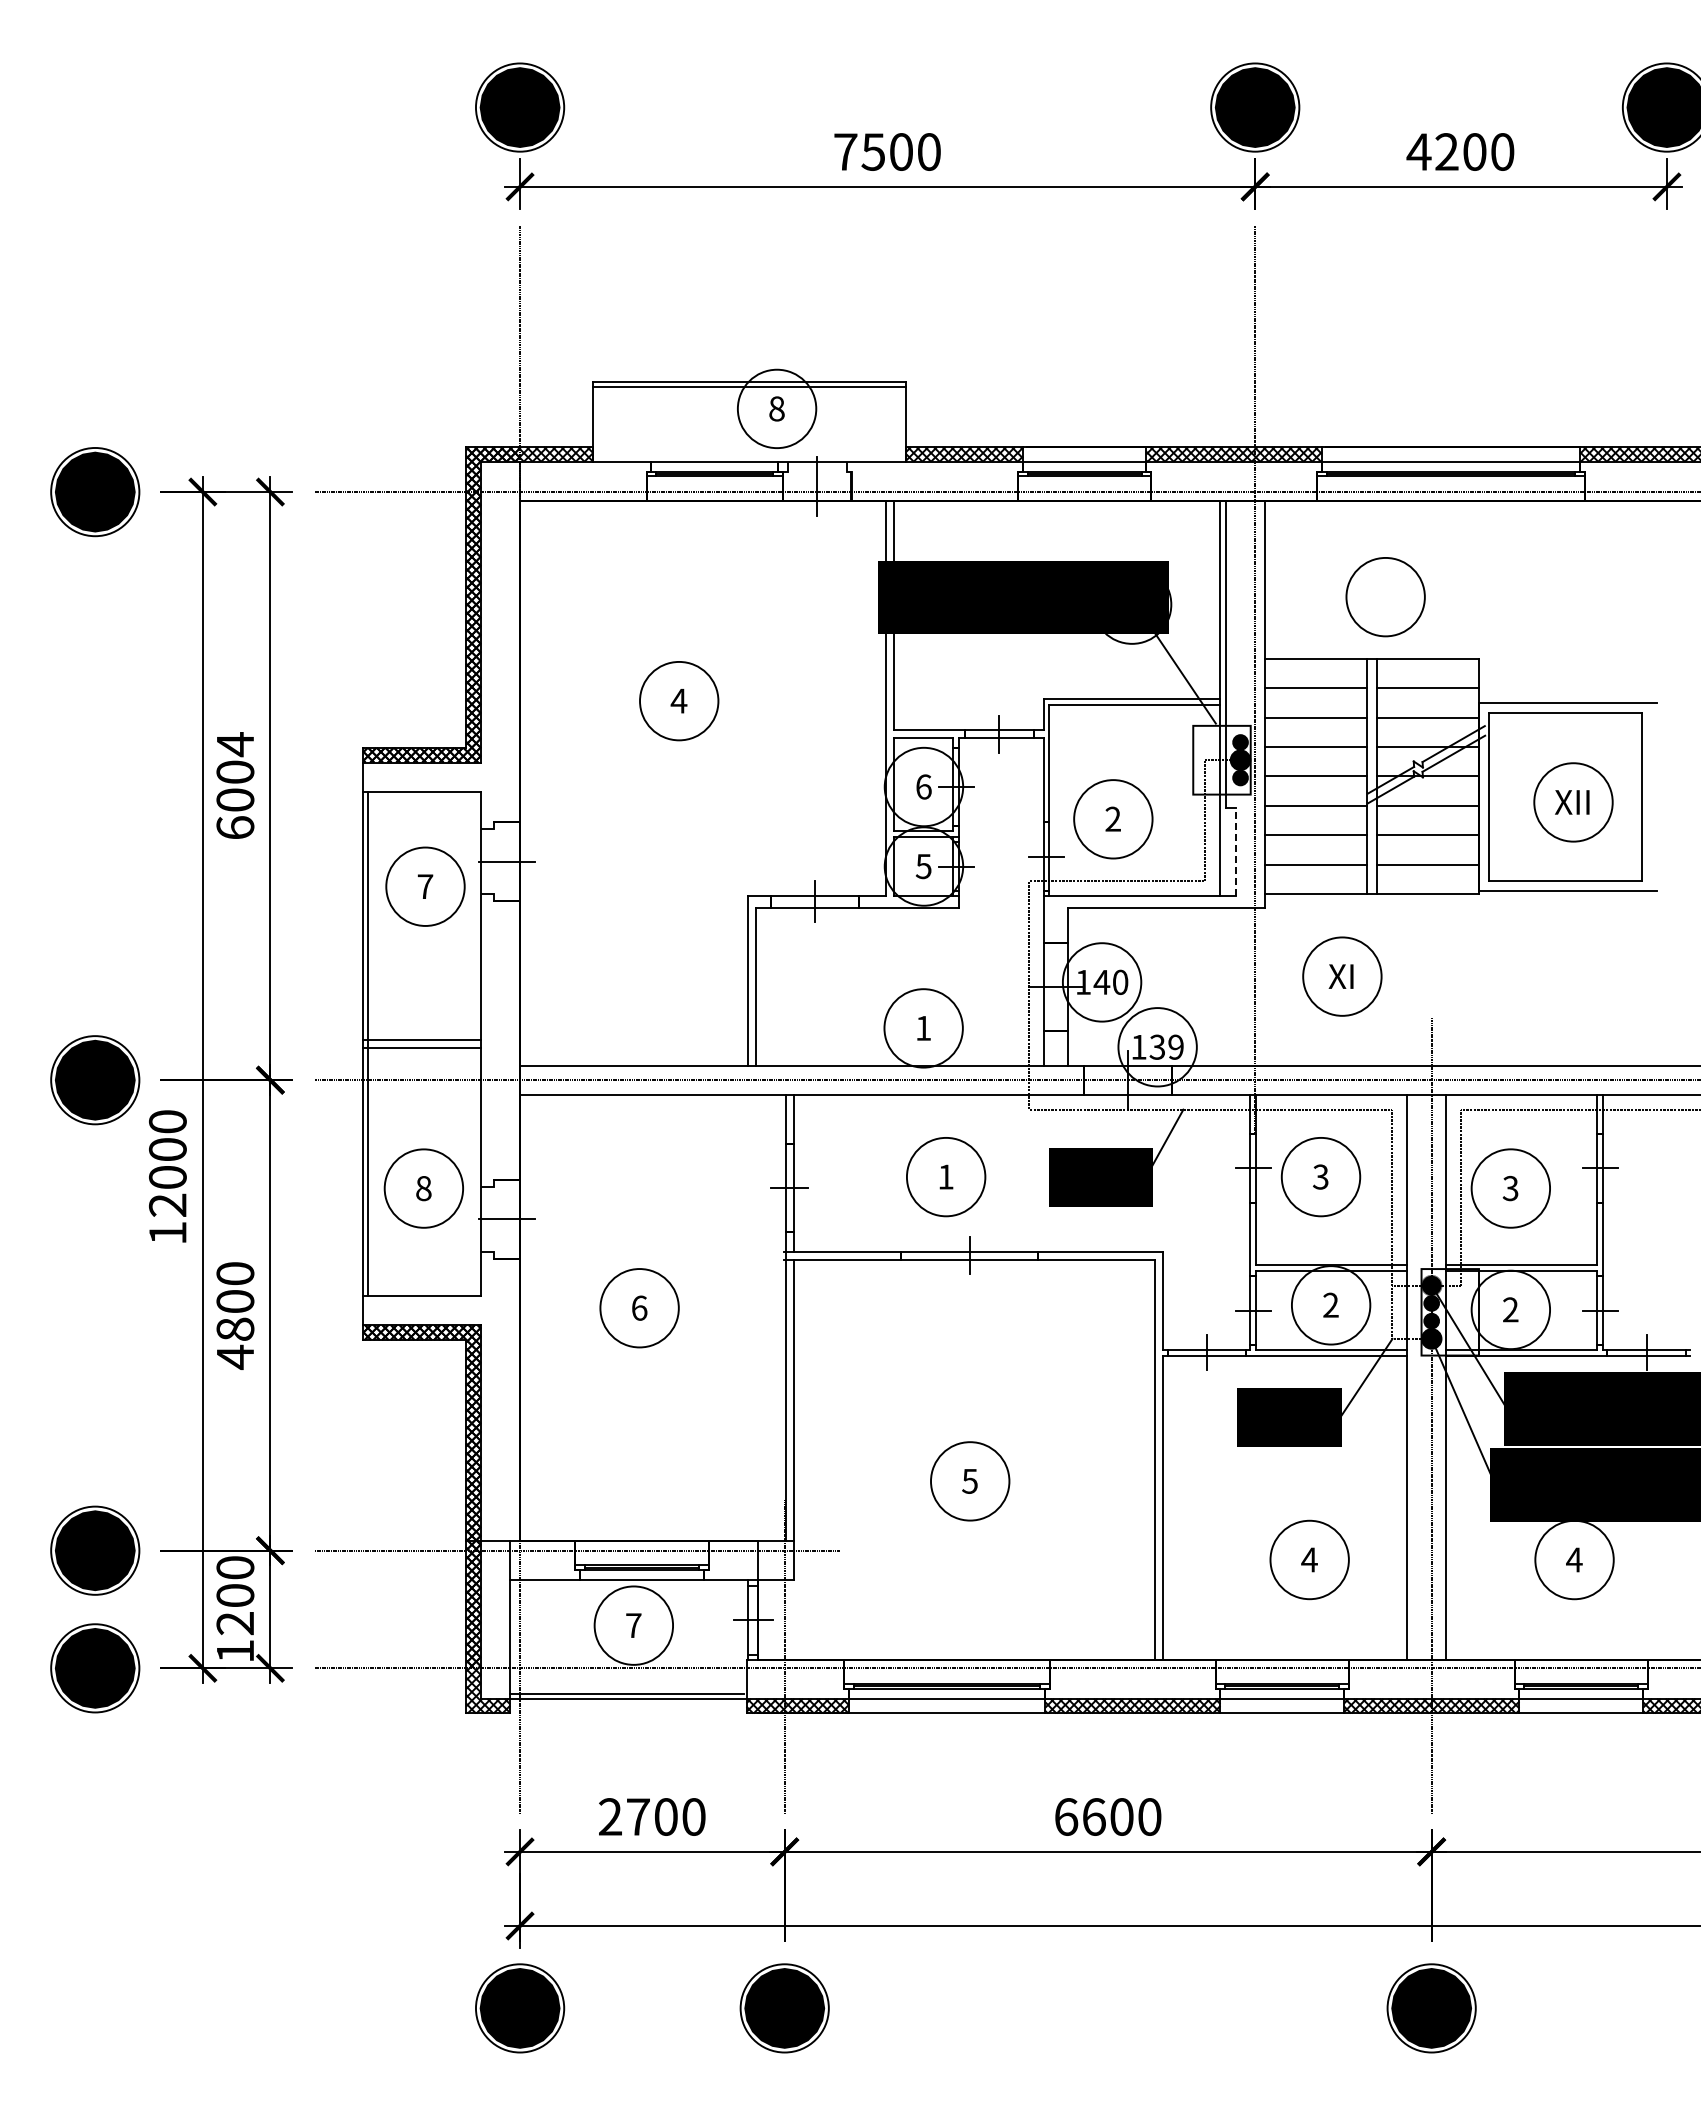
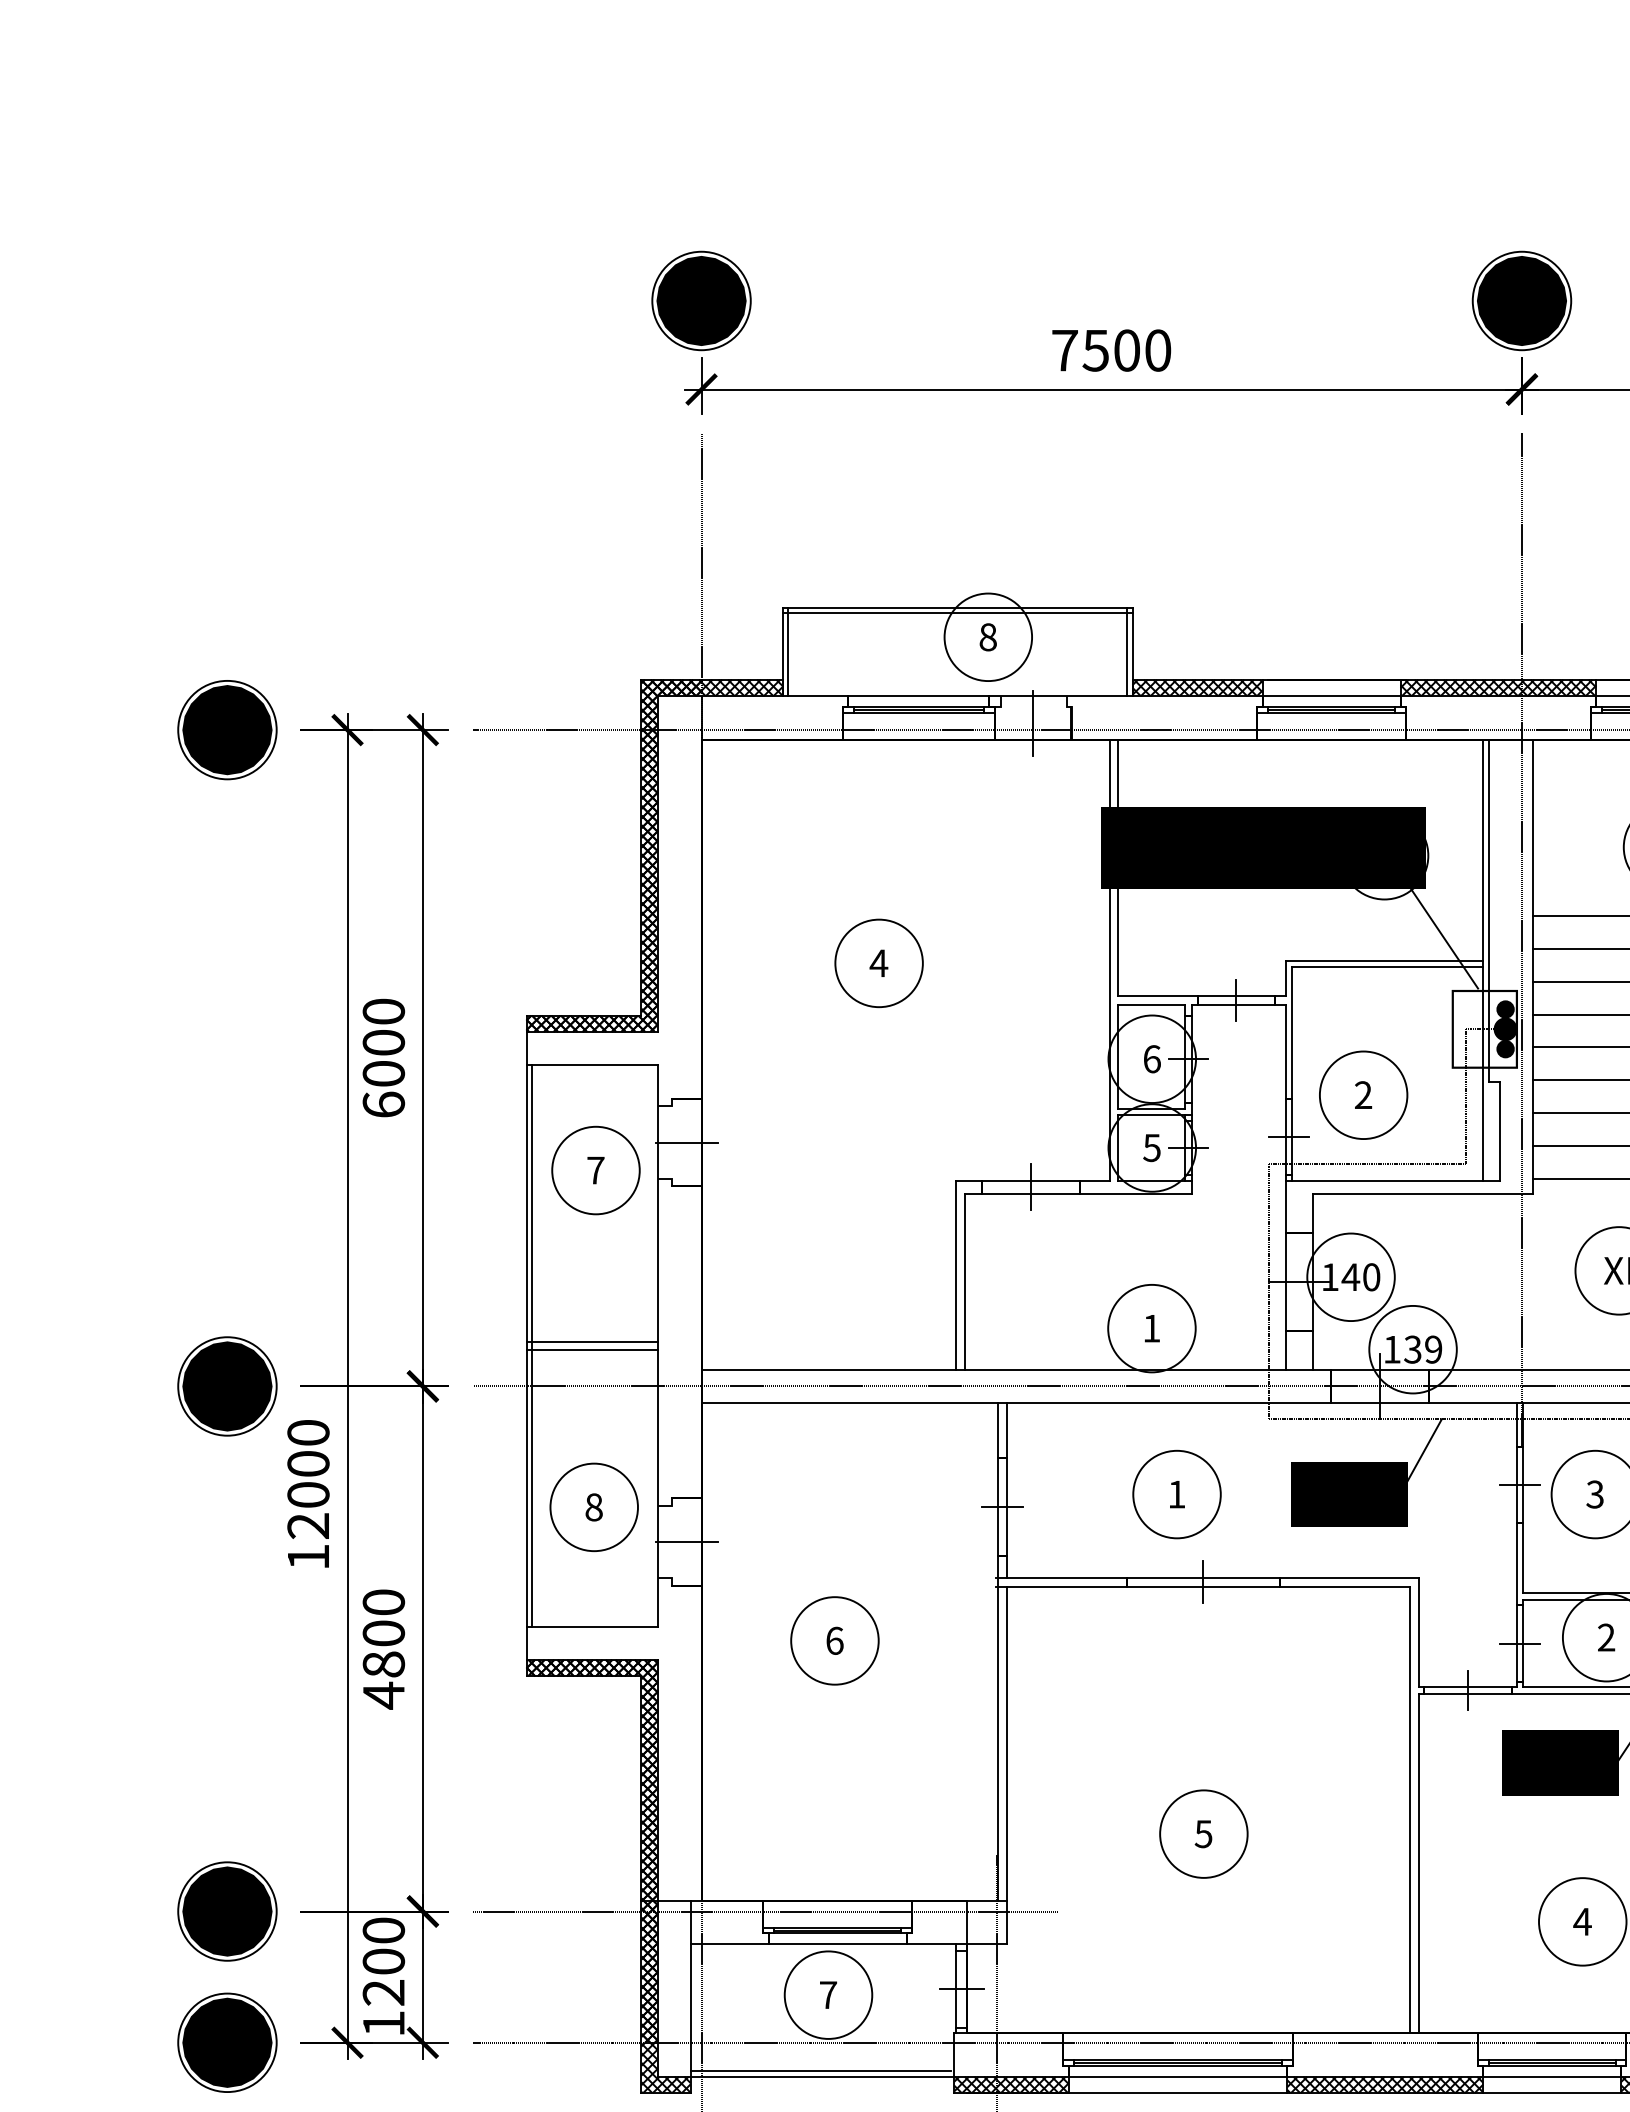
line: (597, 421) -> (787, 651), added
line: (901, 421) -> (1127, 651), added
text: (235, 744) -> (383, 1011), 6004 -> 6000
line: (1235, 851) -> (1499, 1131), dashed -> solid

